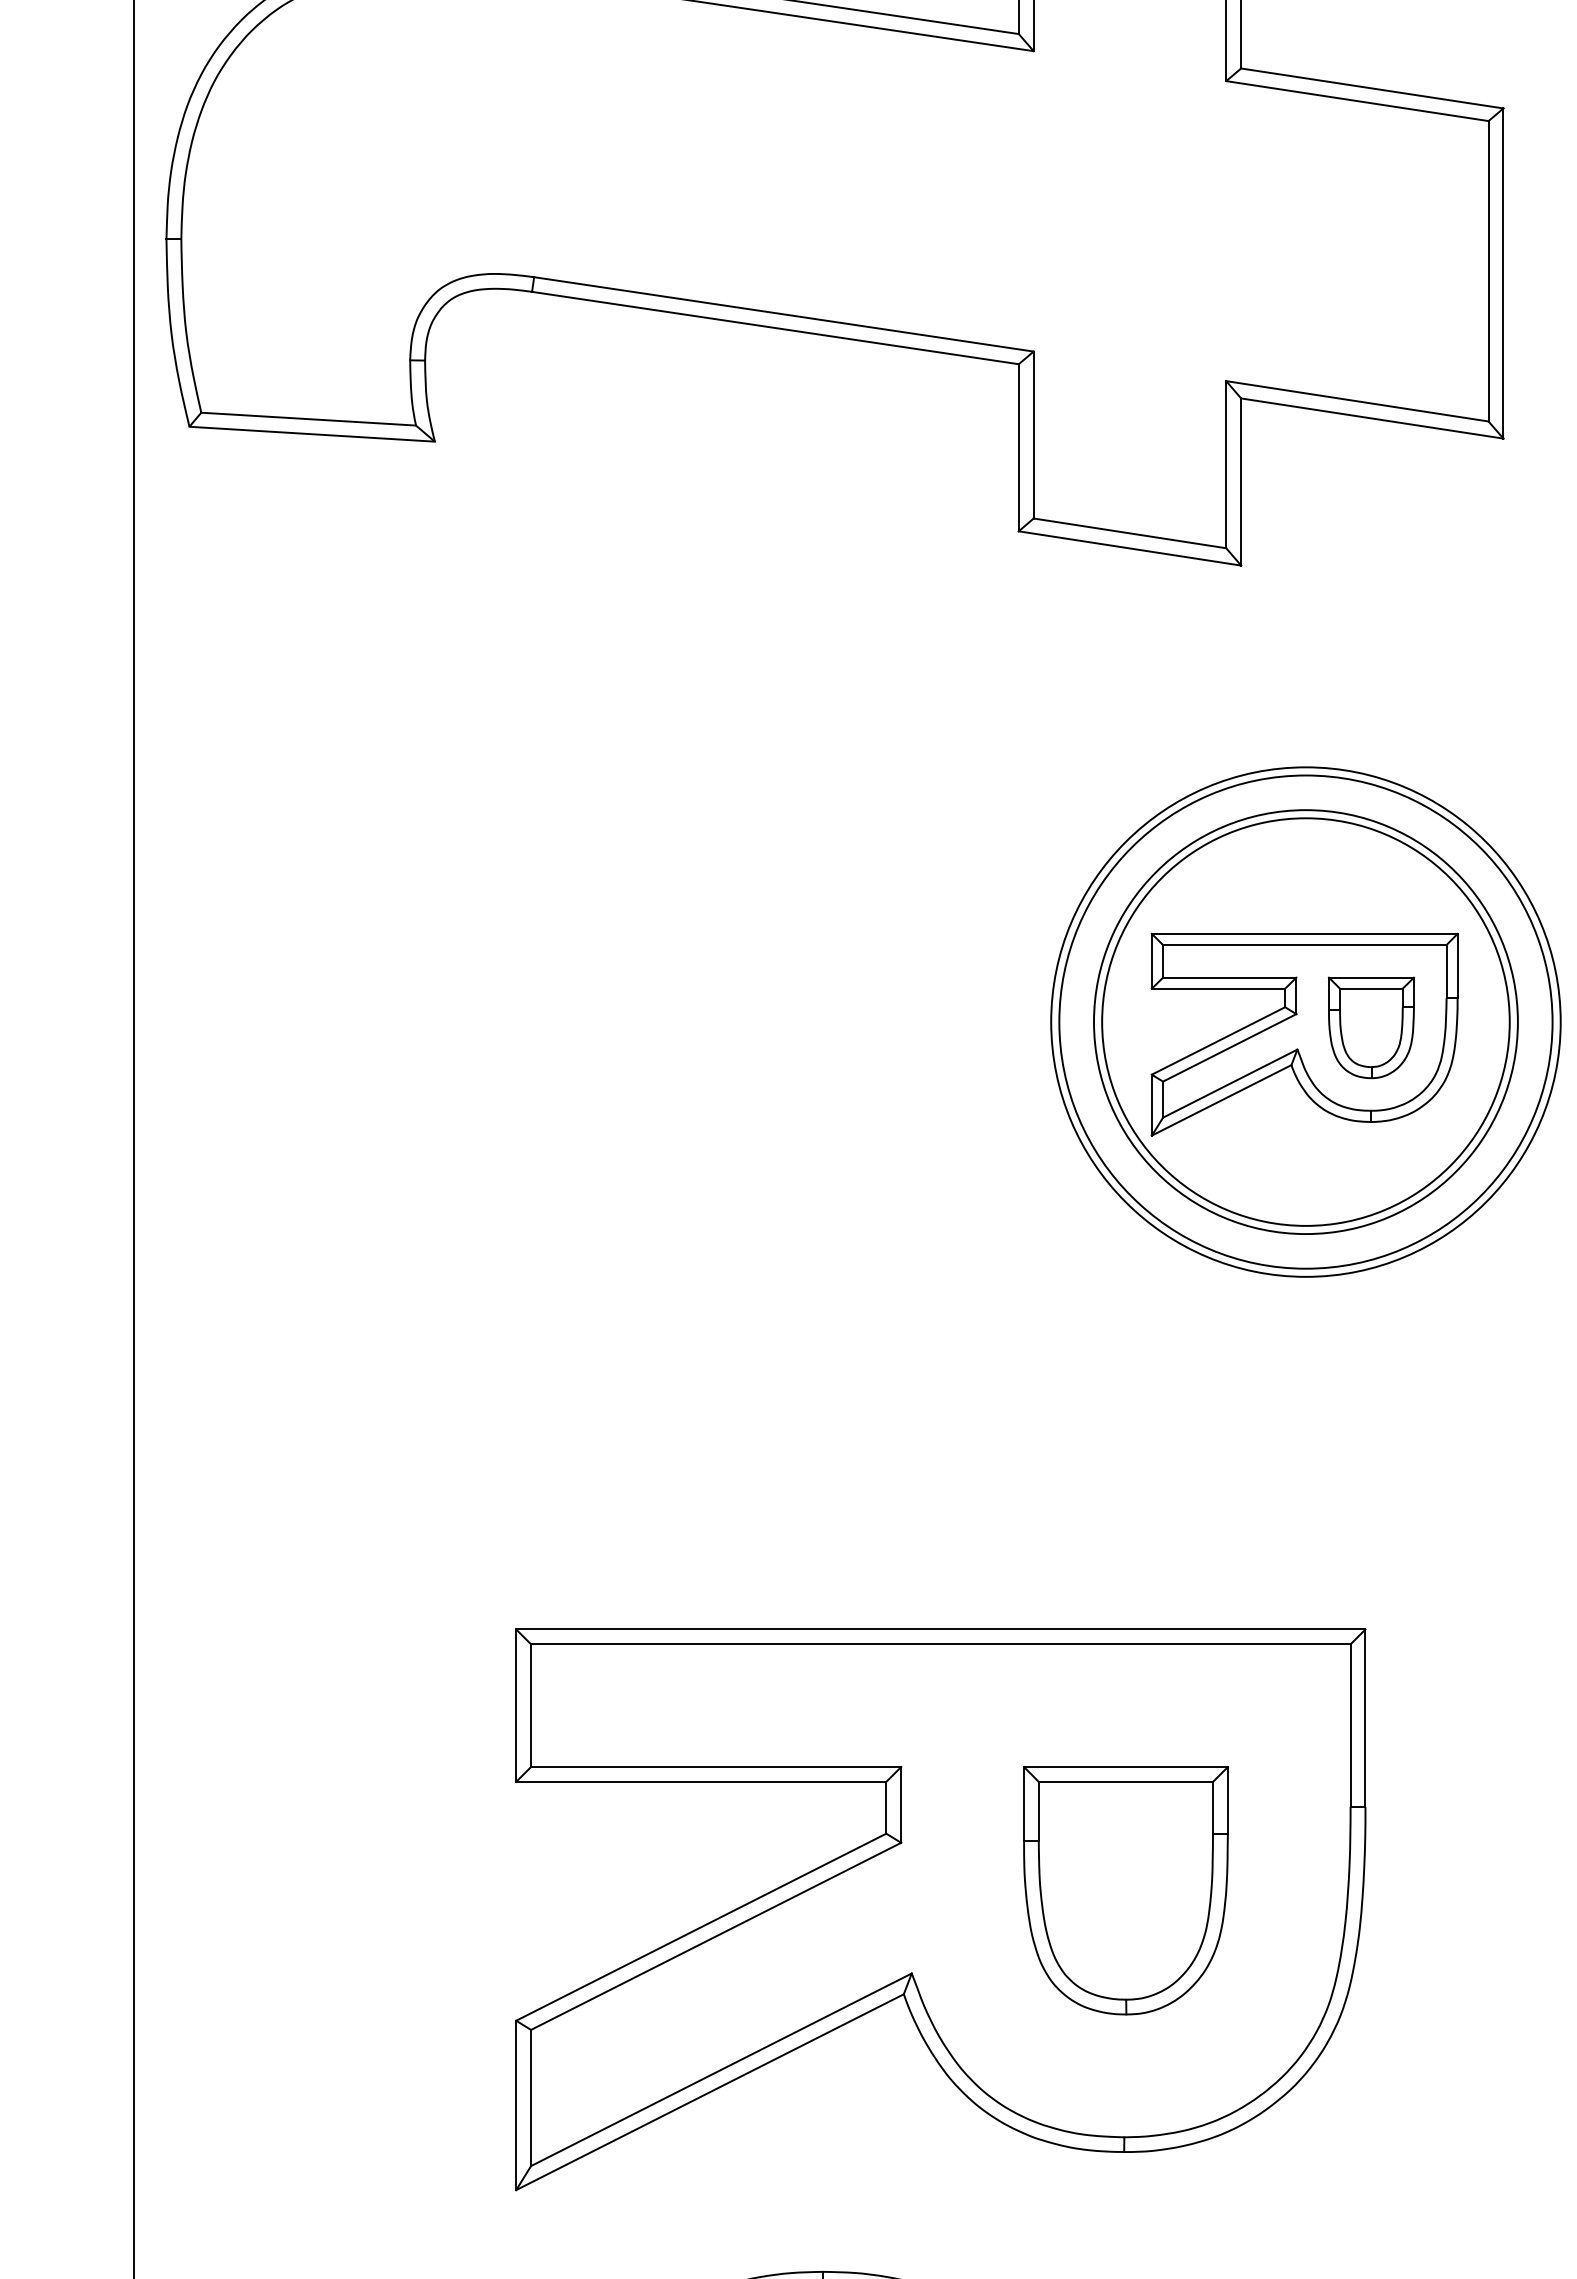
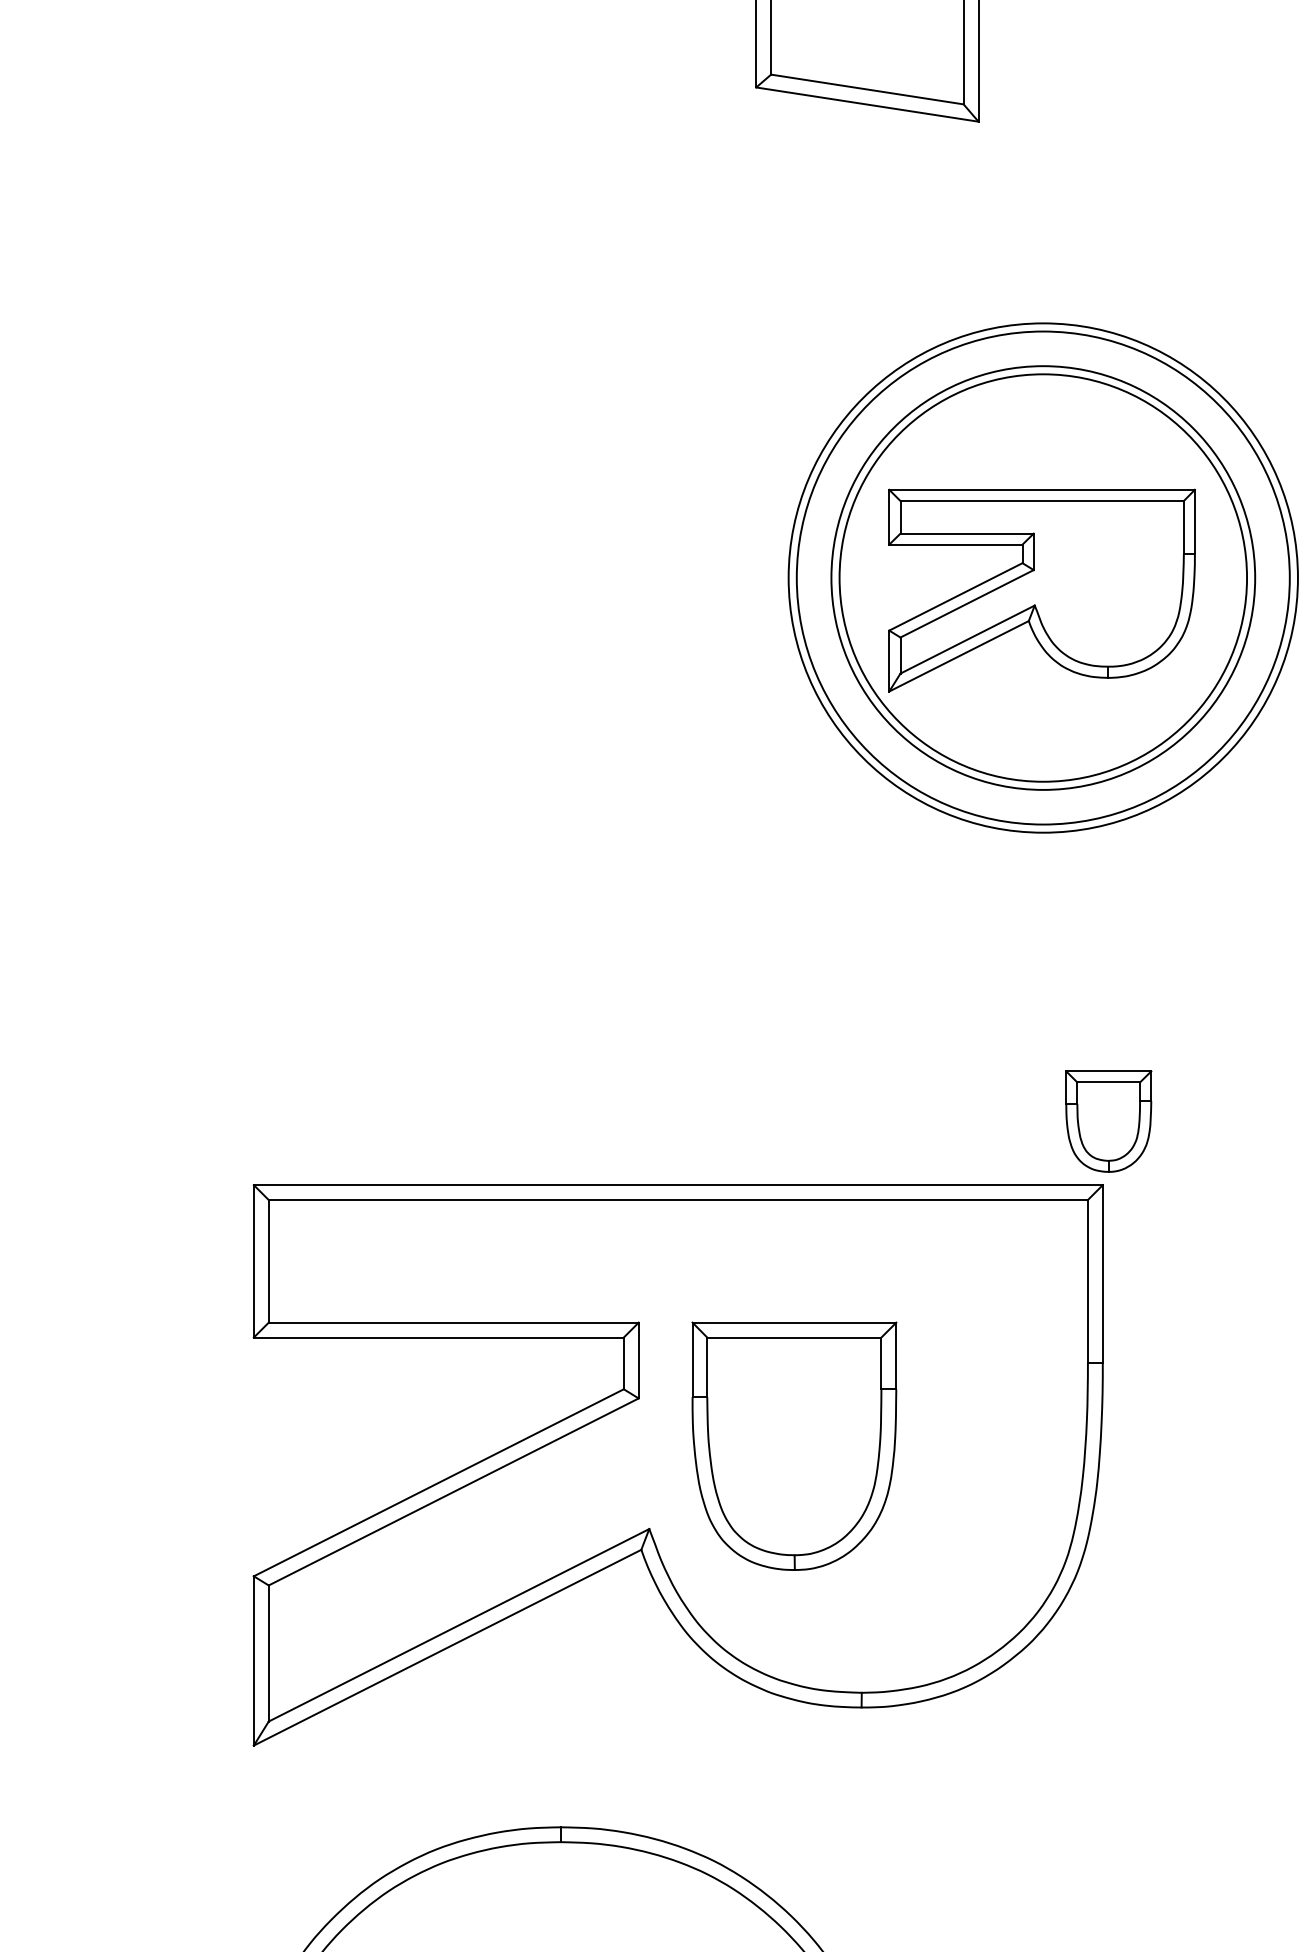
part: (1370, 1027) -> (1107, 1121), moved
part: (1125, 1890) -> (793, 1446), moved

